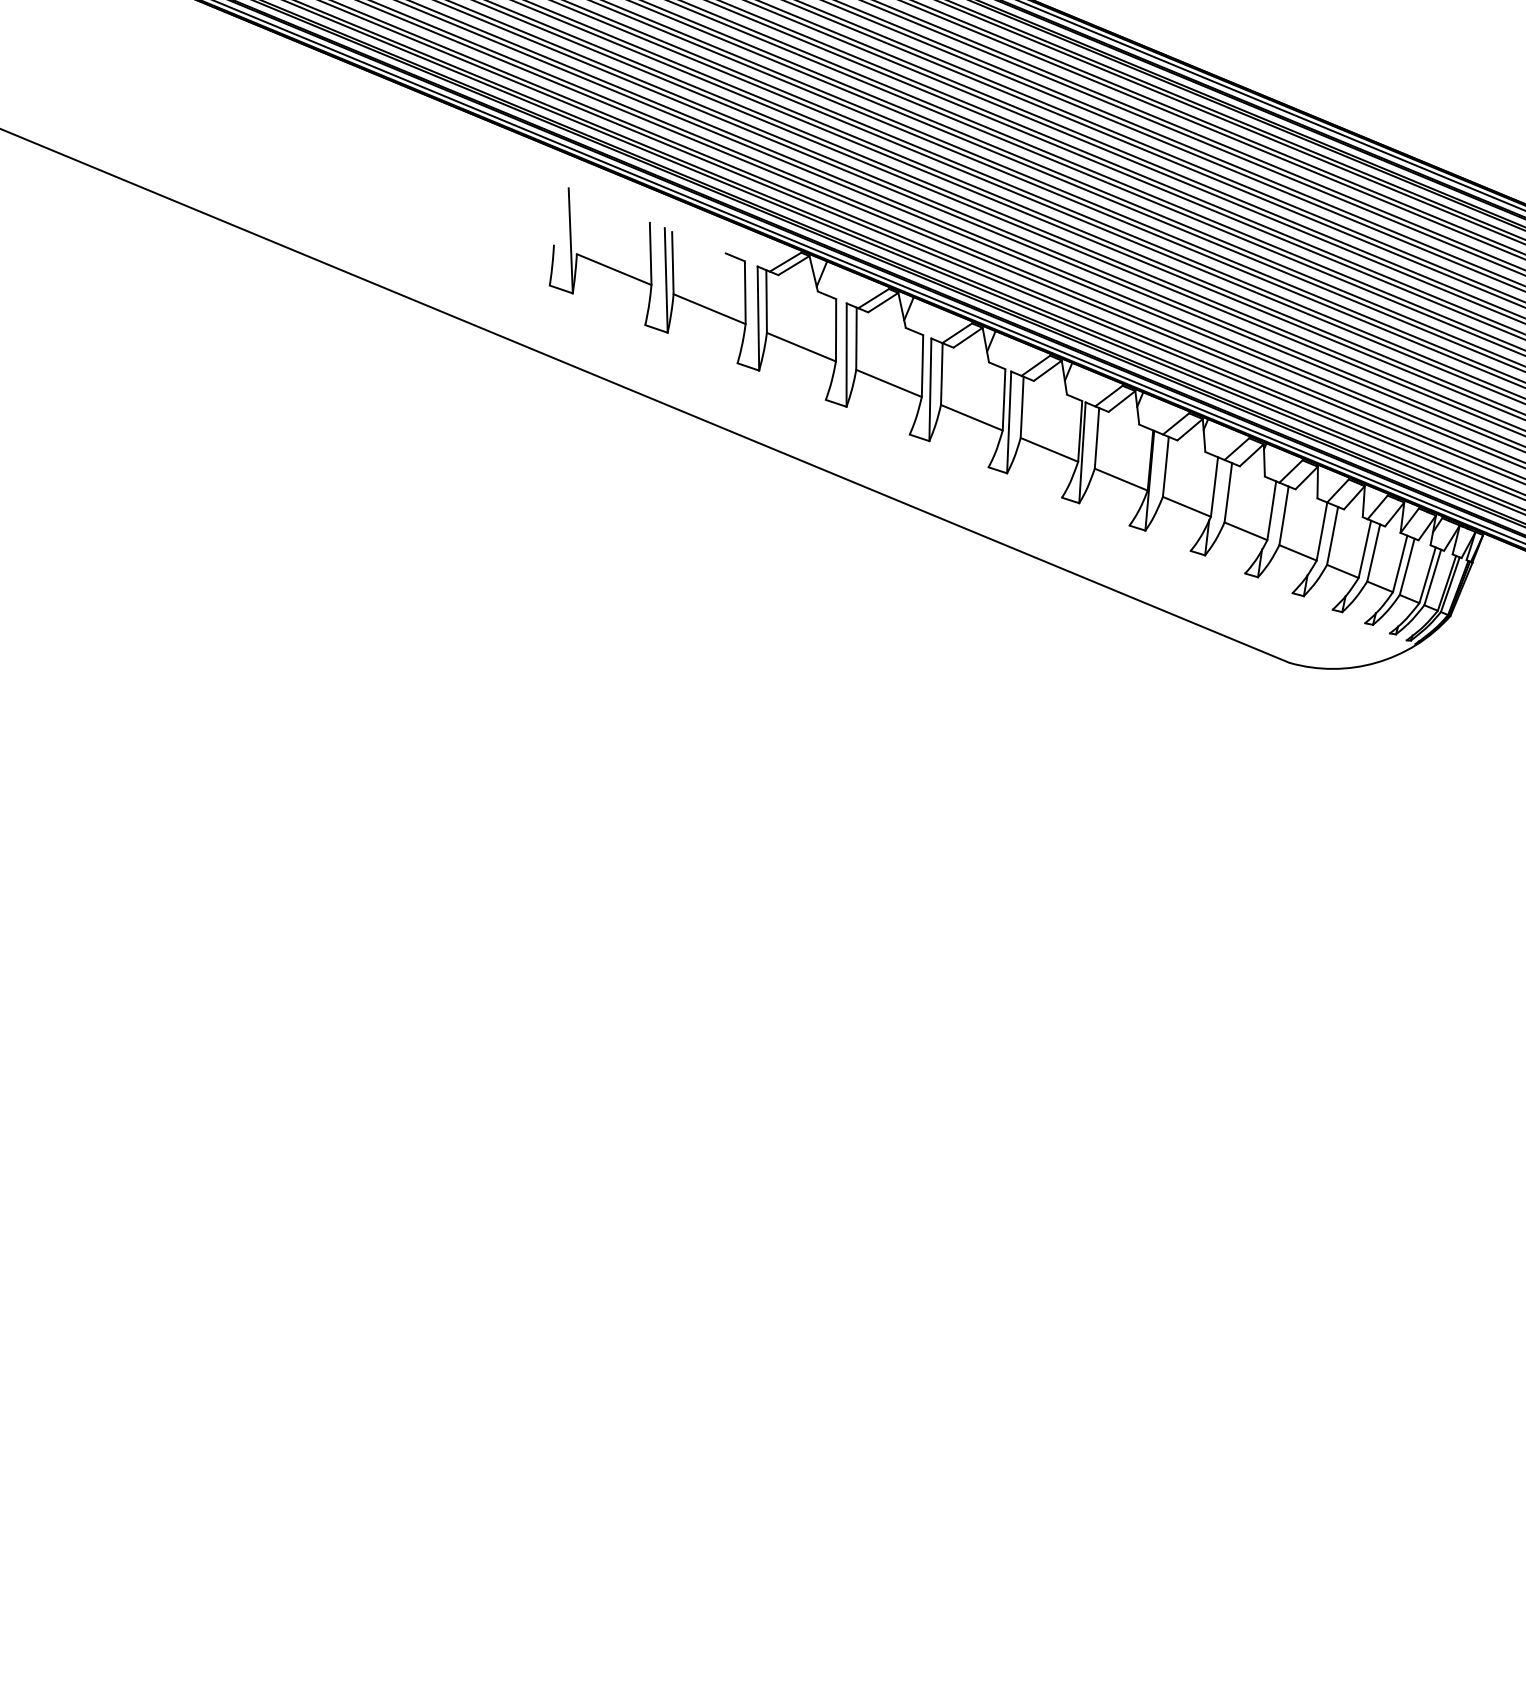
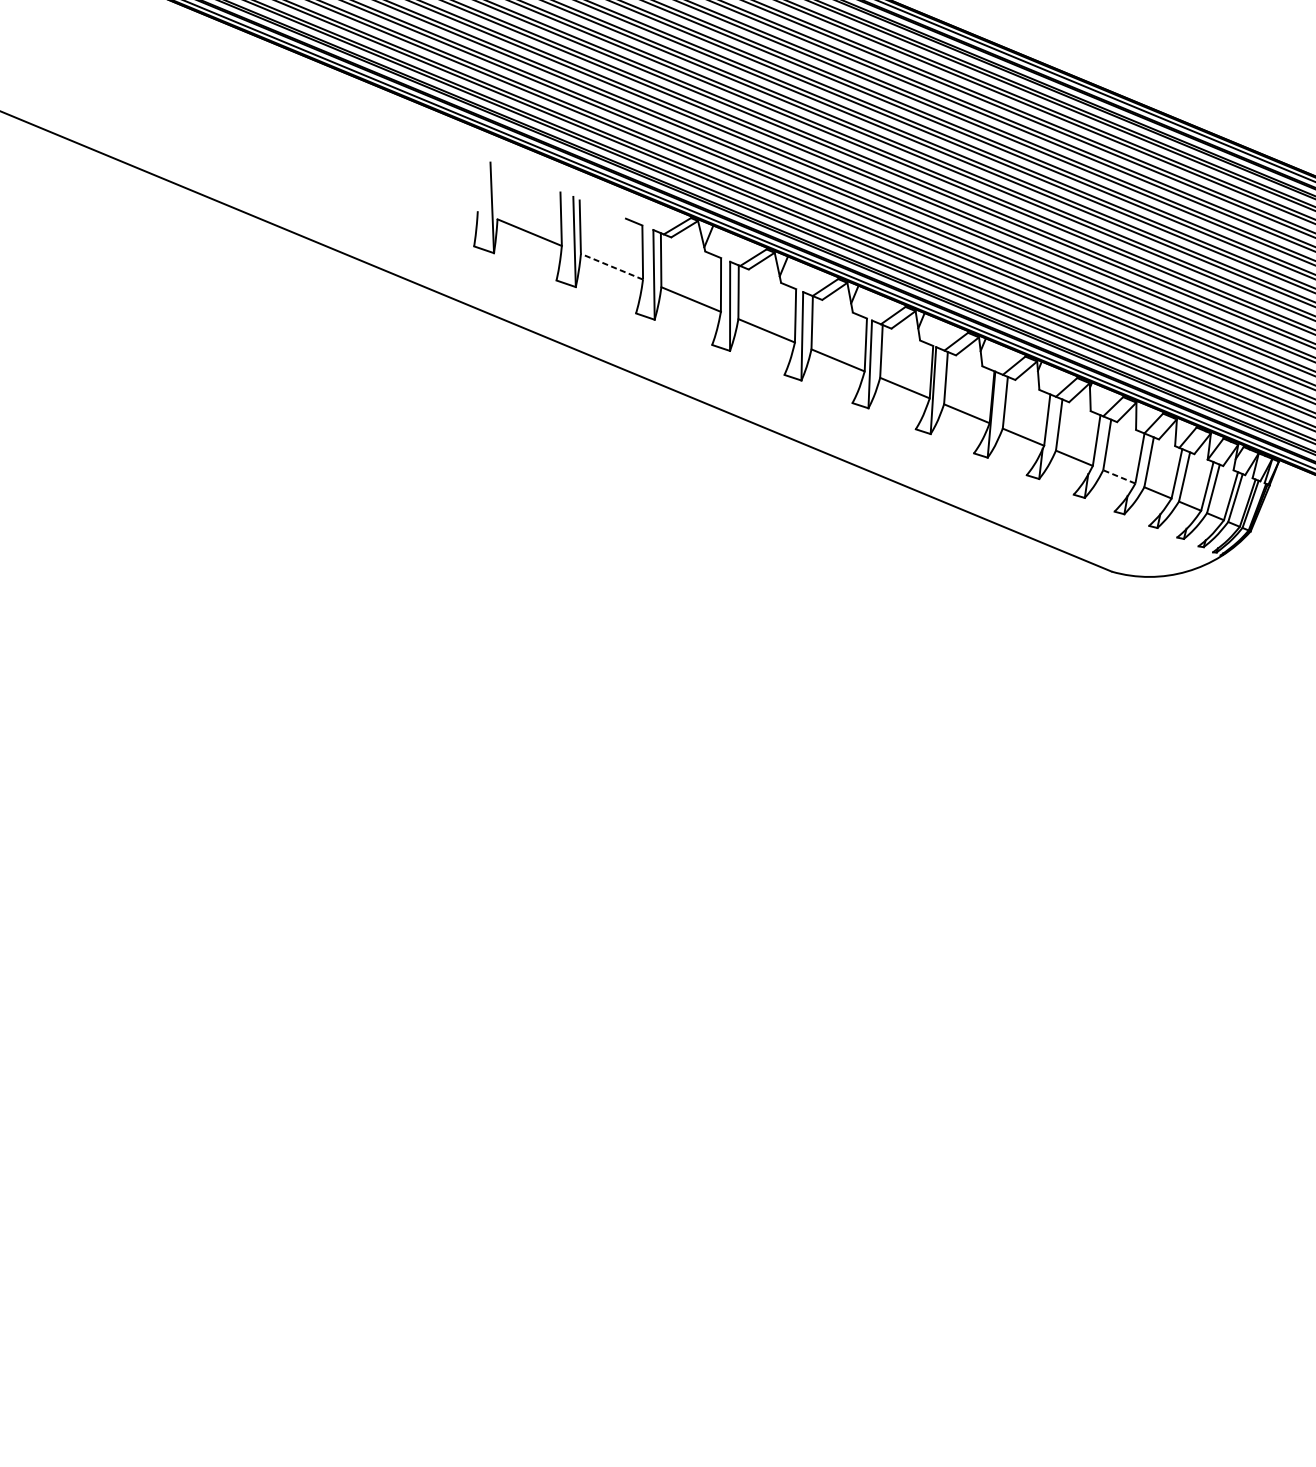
line: (709, 309) -> (611, 267), solid -> dashed
line: (1297, 552) -> (1118, 476), solid -> dashed

